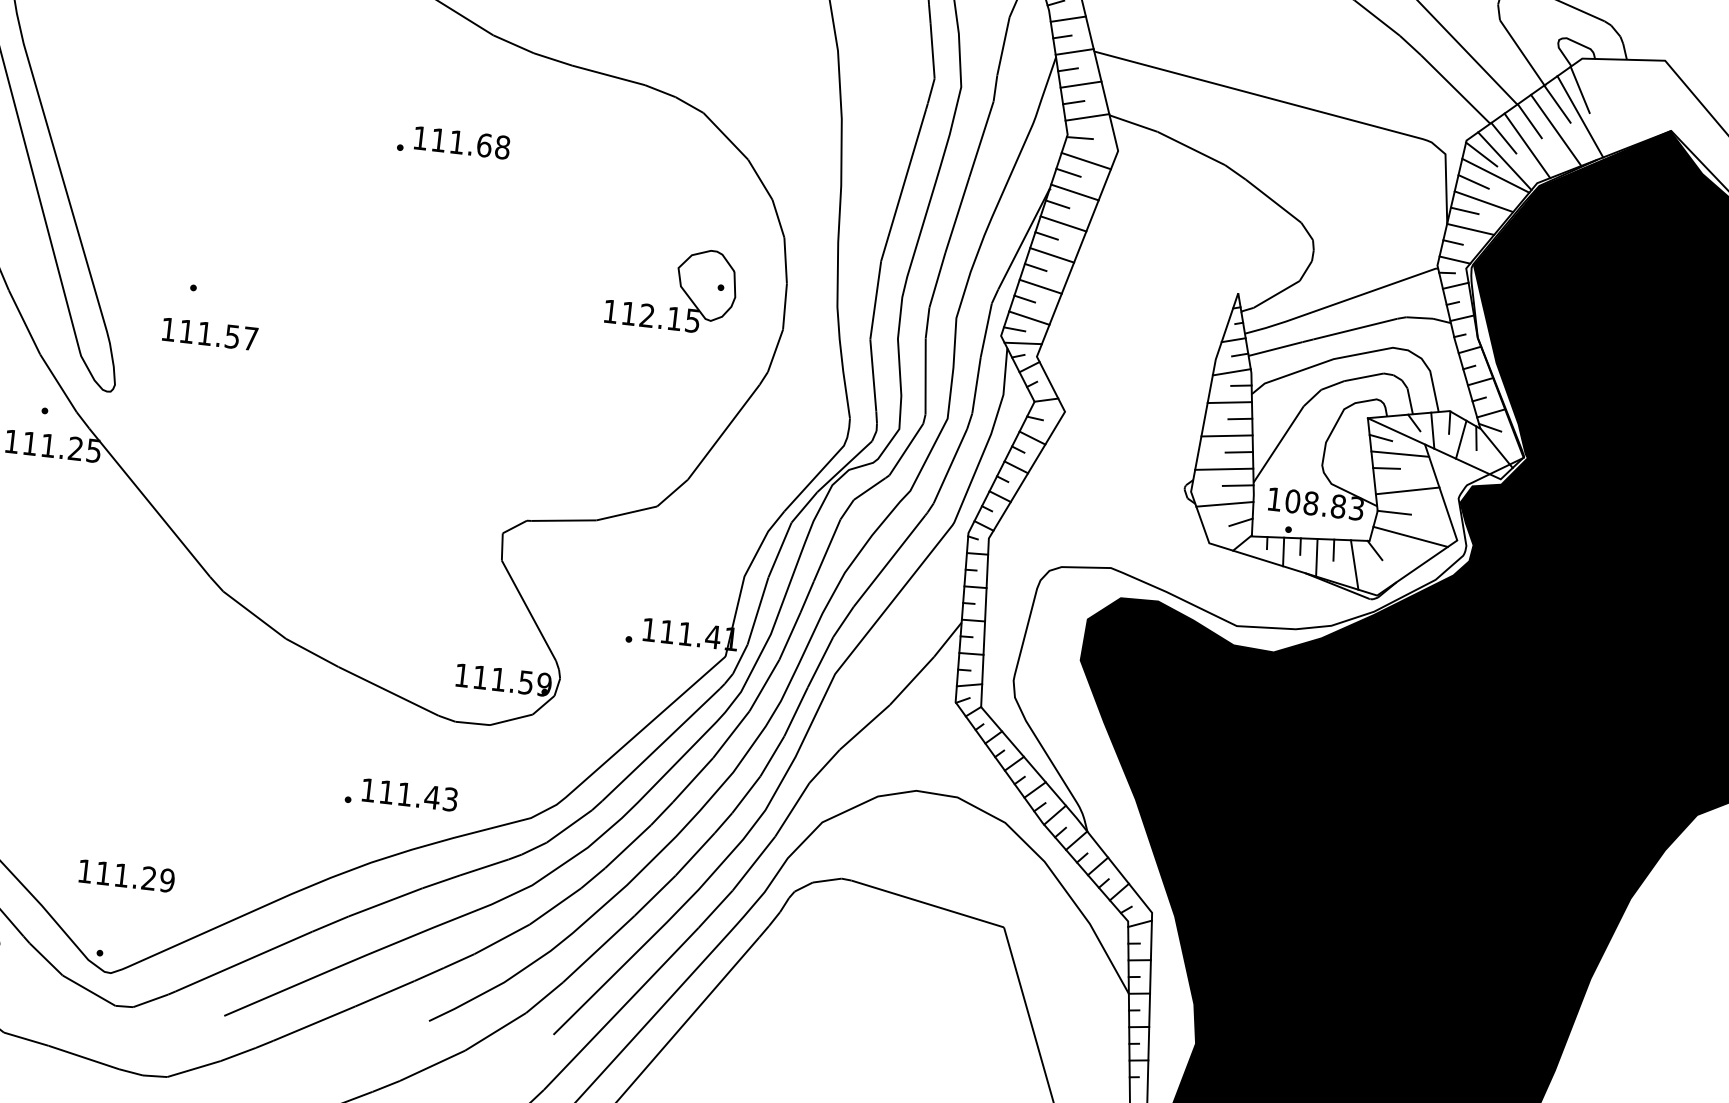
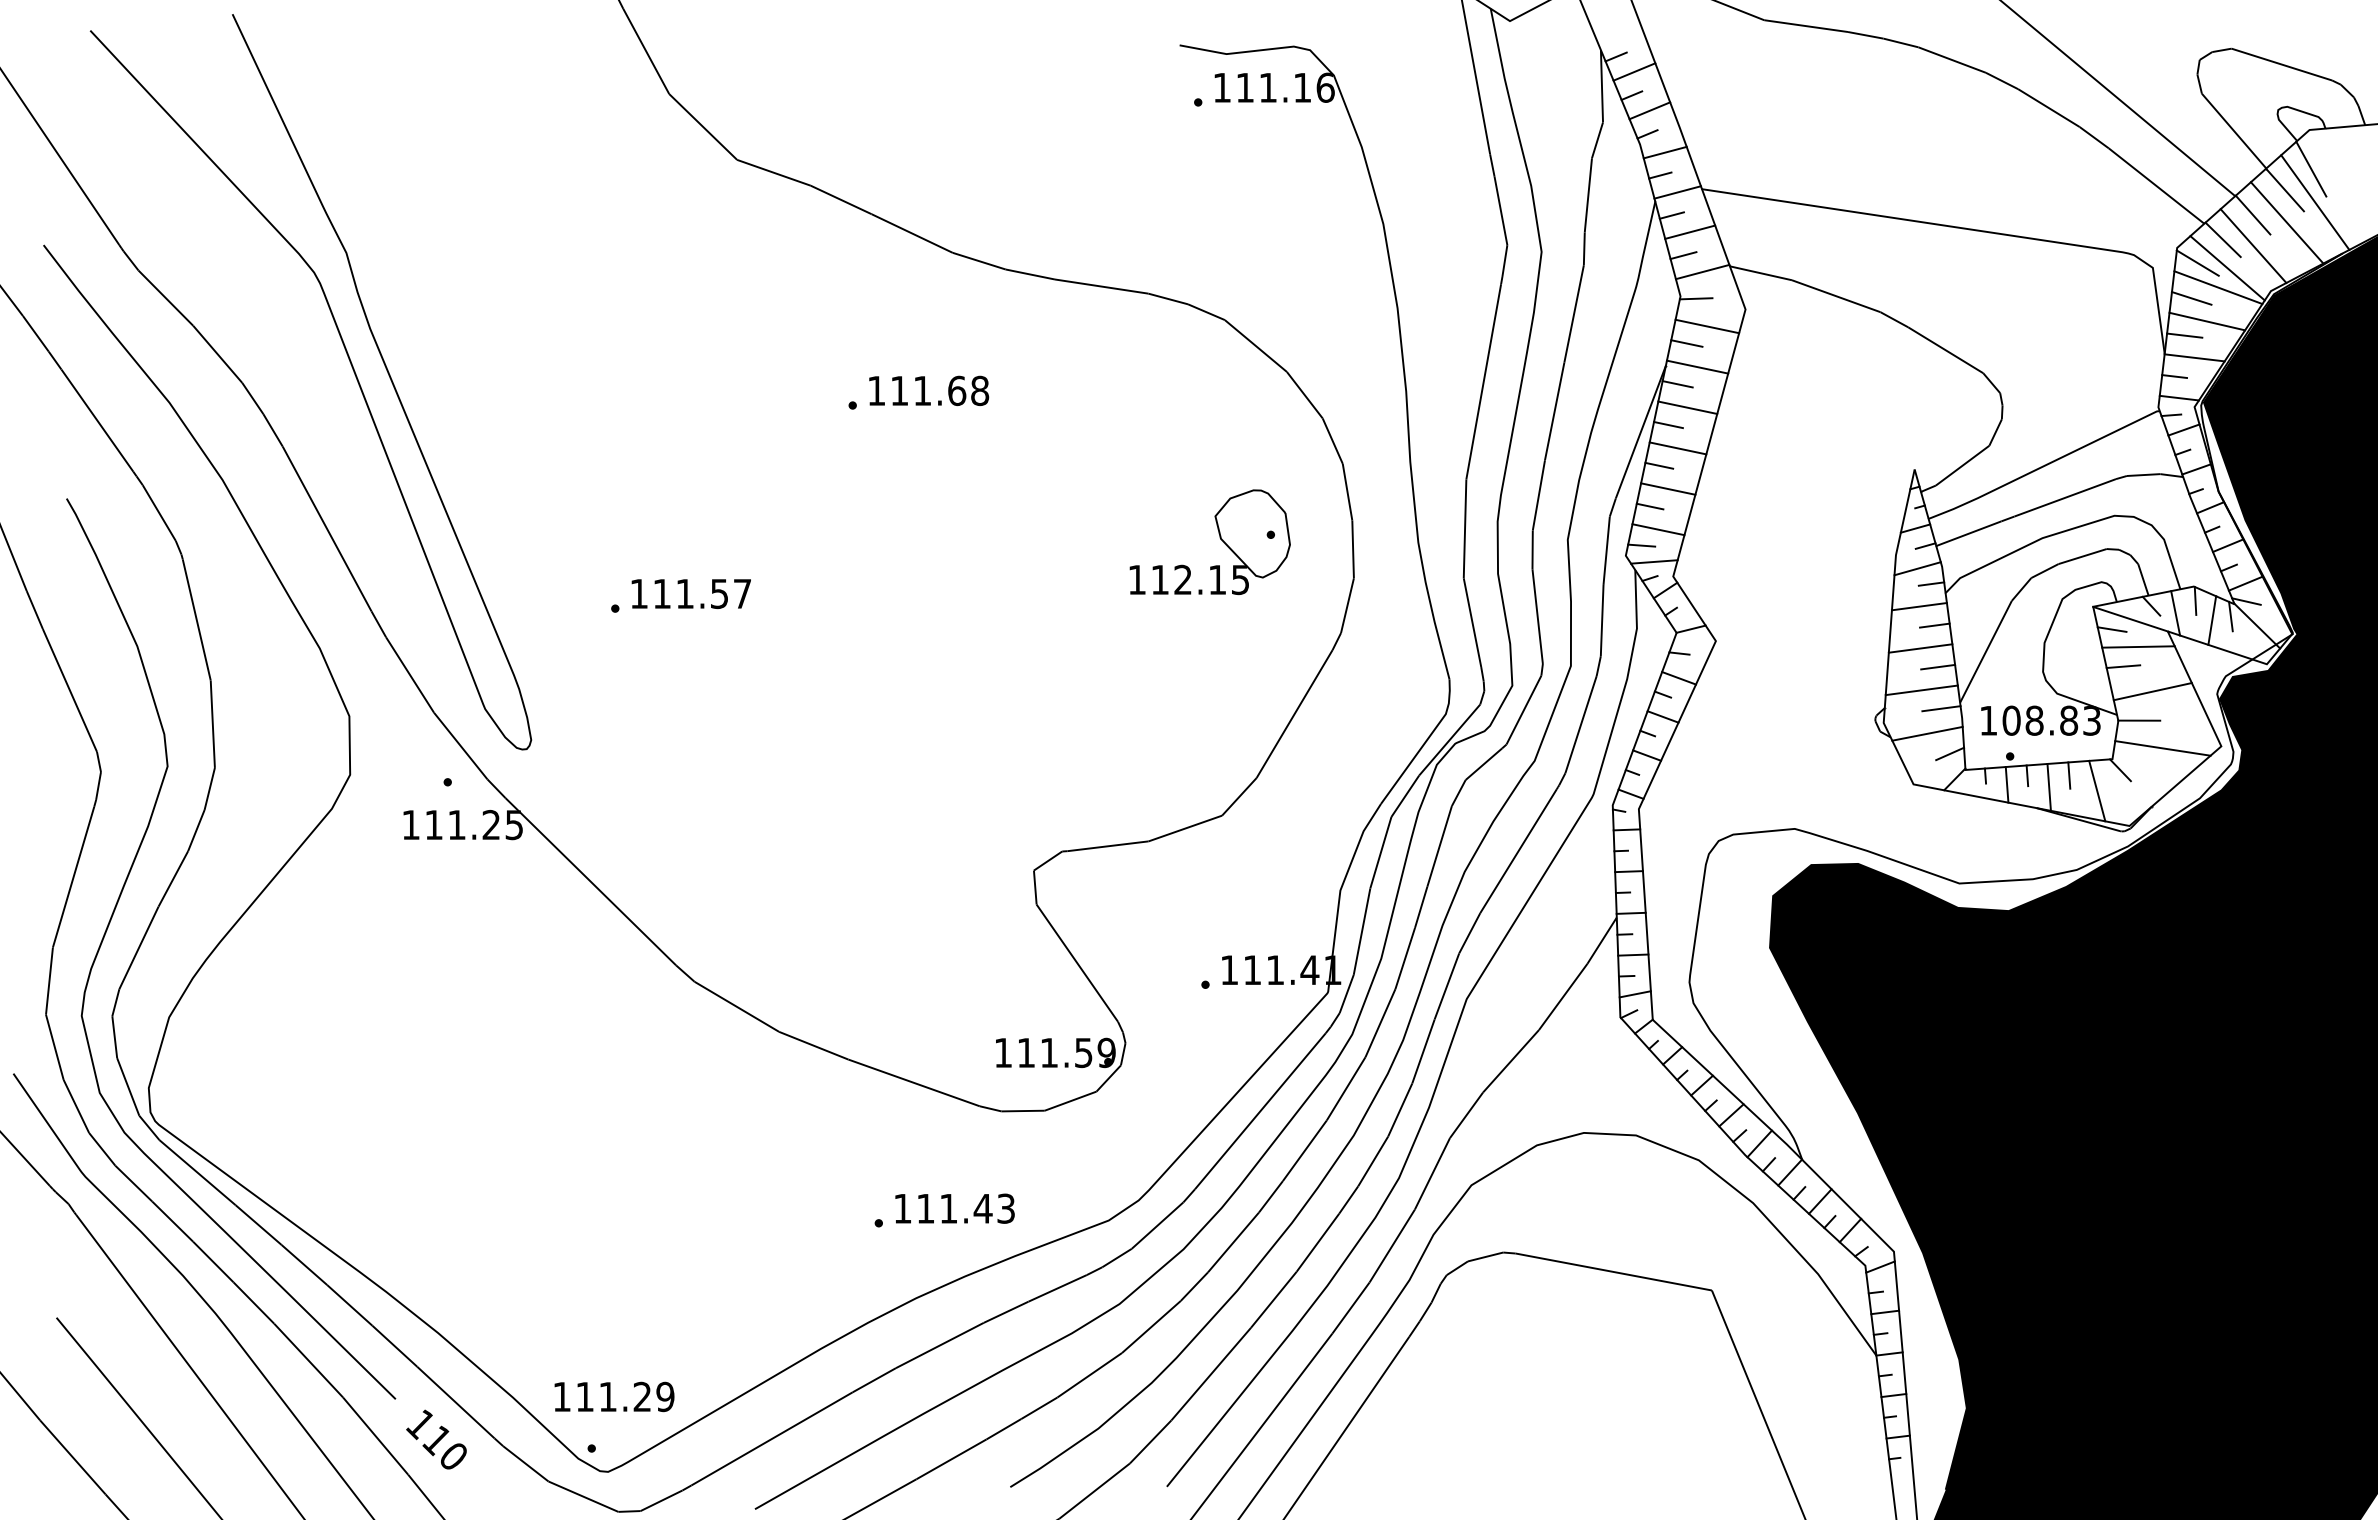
text: (209, 333) -> (690, 593), moved
text: (126, 875) -> (614, 1396), moved

